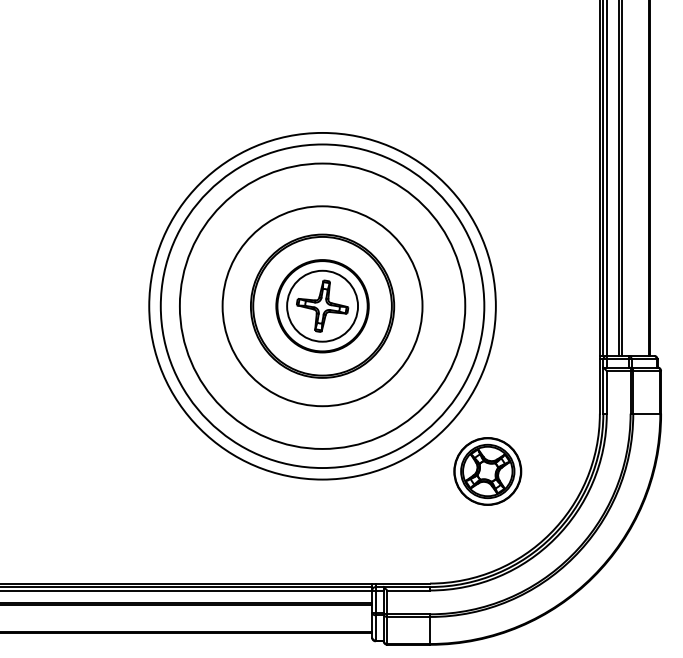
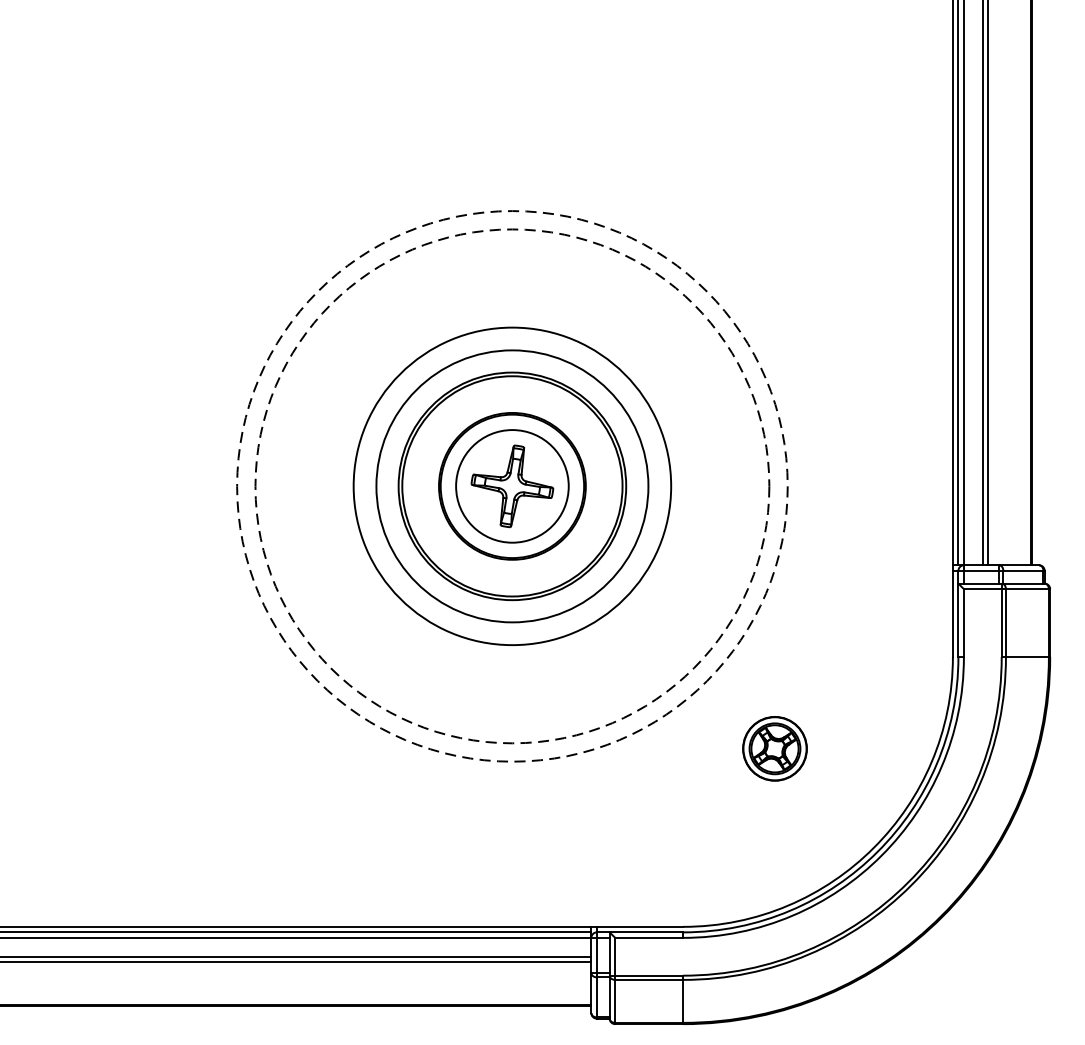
circle: (322, 305) -> (512, 485), size x0.6
circle: (322, 305) -> (512, 485), solid -> dashed
circle: (322, 306) -> (512, 486), solid -> dashed
part: (487, 471) -> (774, 748), size x0.6

